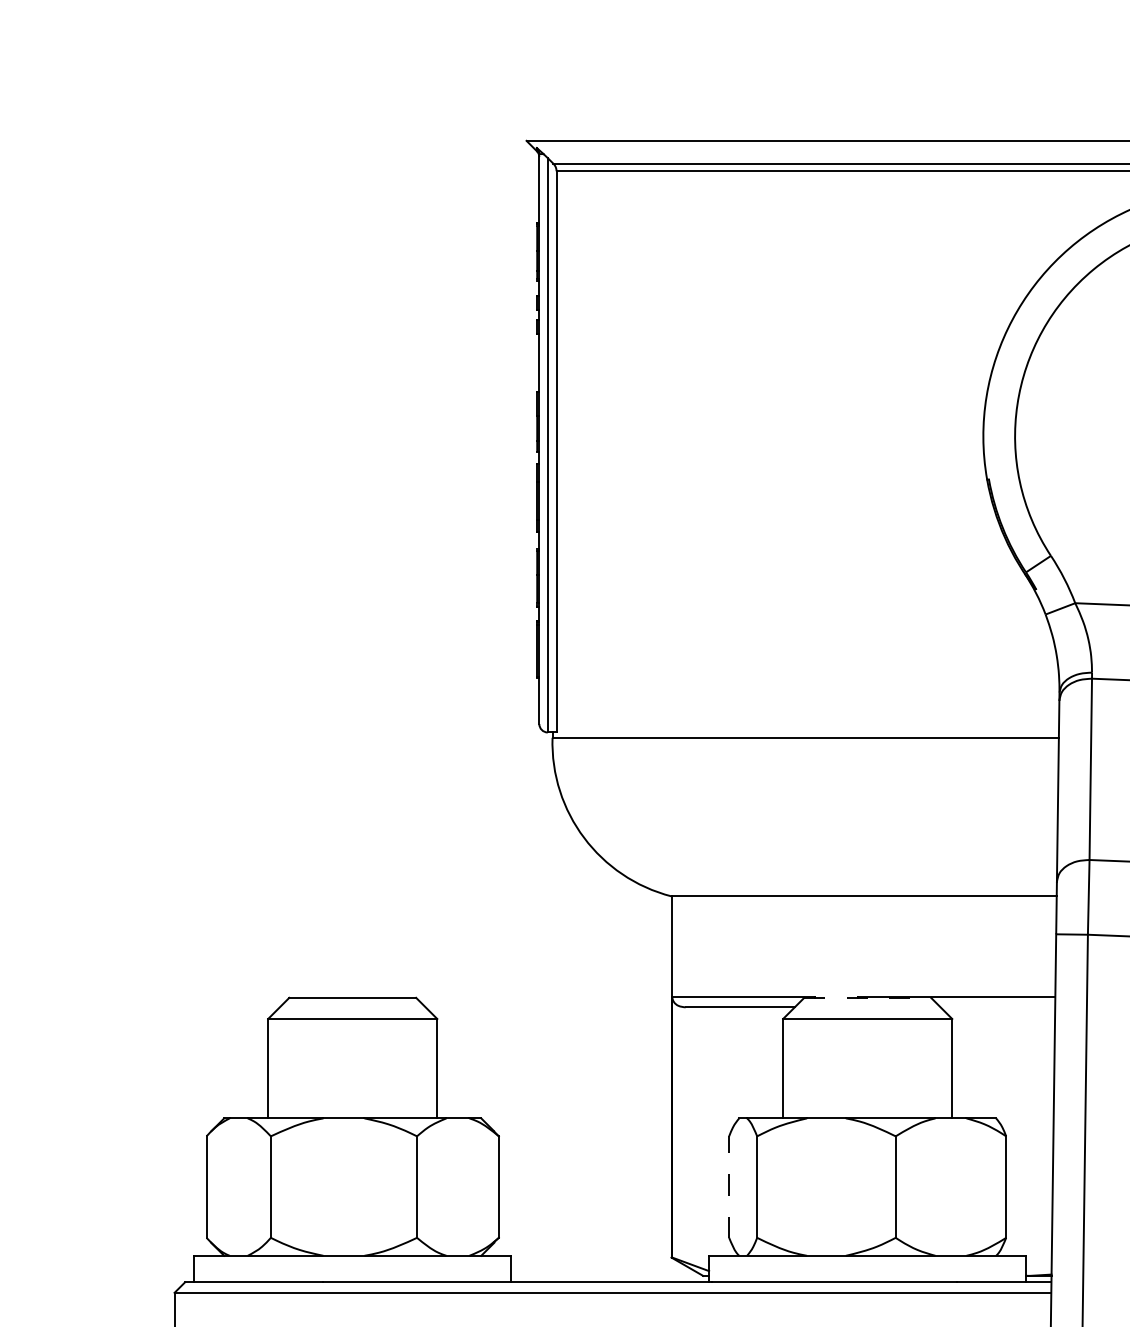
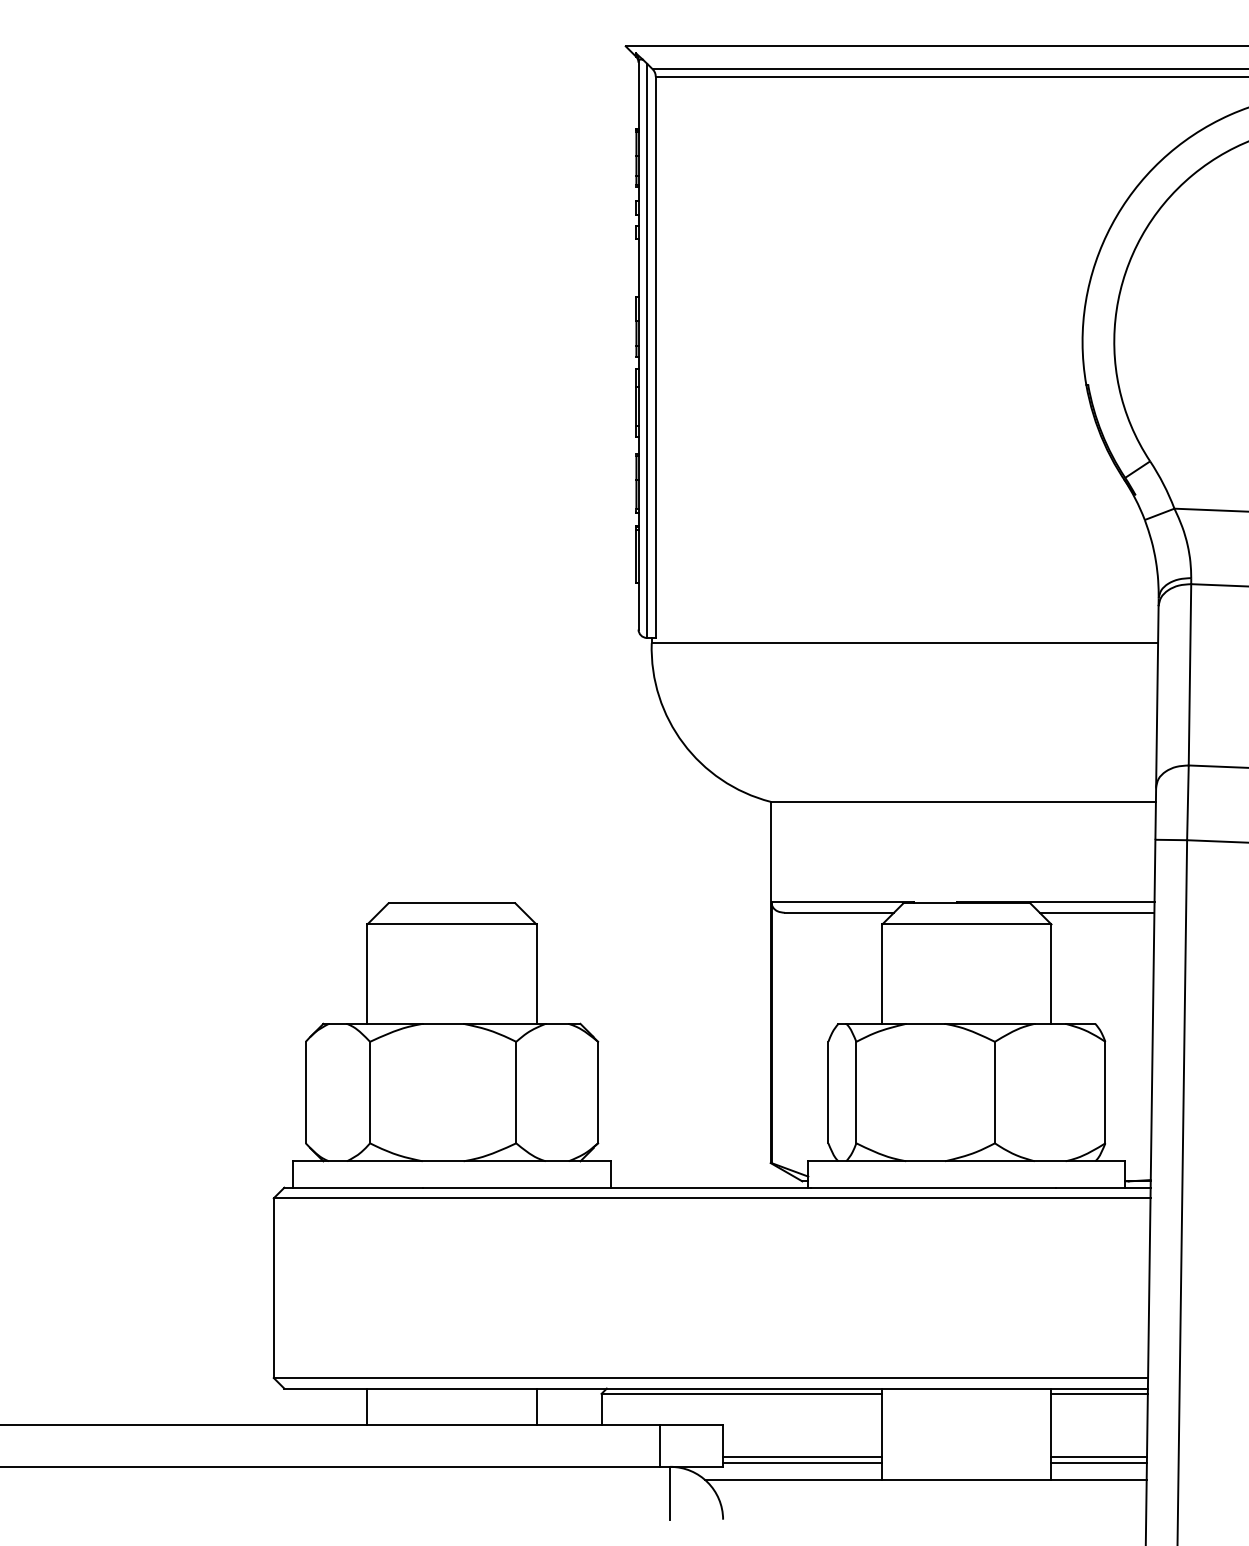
line: (868, 998) -> (967, 903), dashed -> solid
line: (997, 1007) -> (1096, 912), added
line: (729, 1187) -> (828, 1092), dashed -> solid

